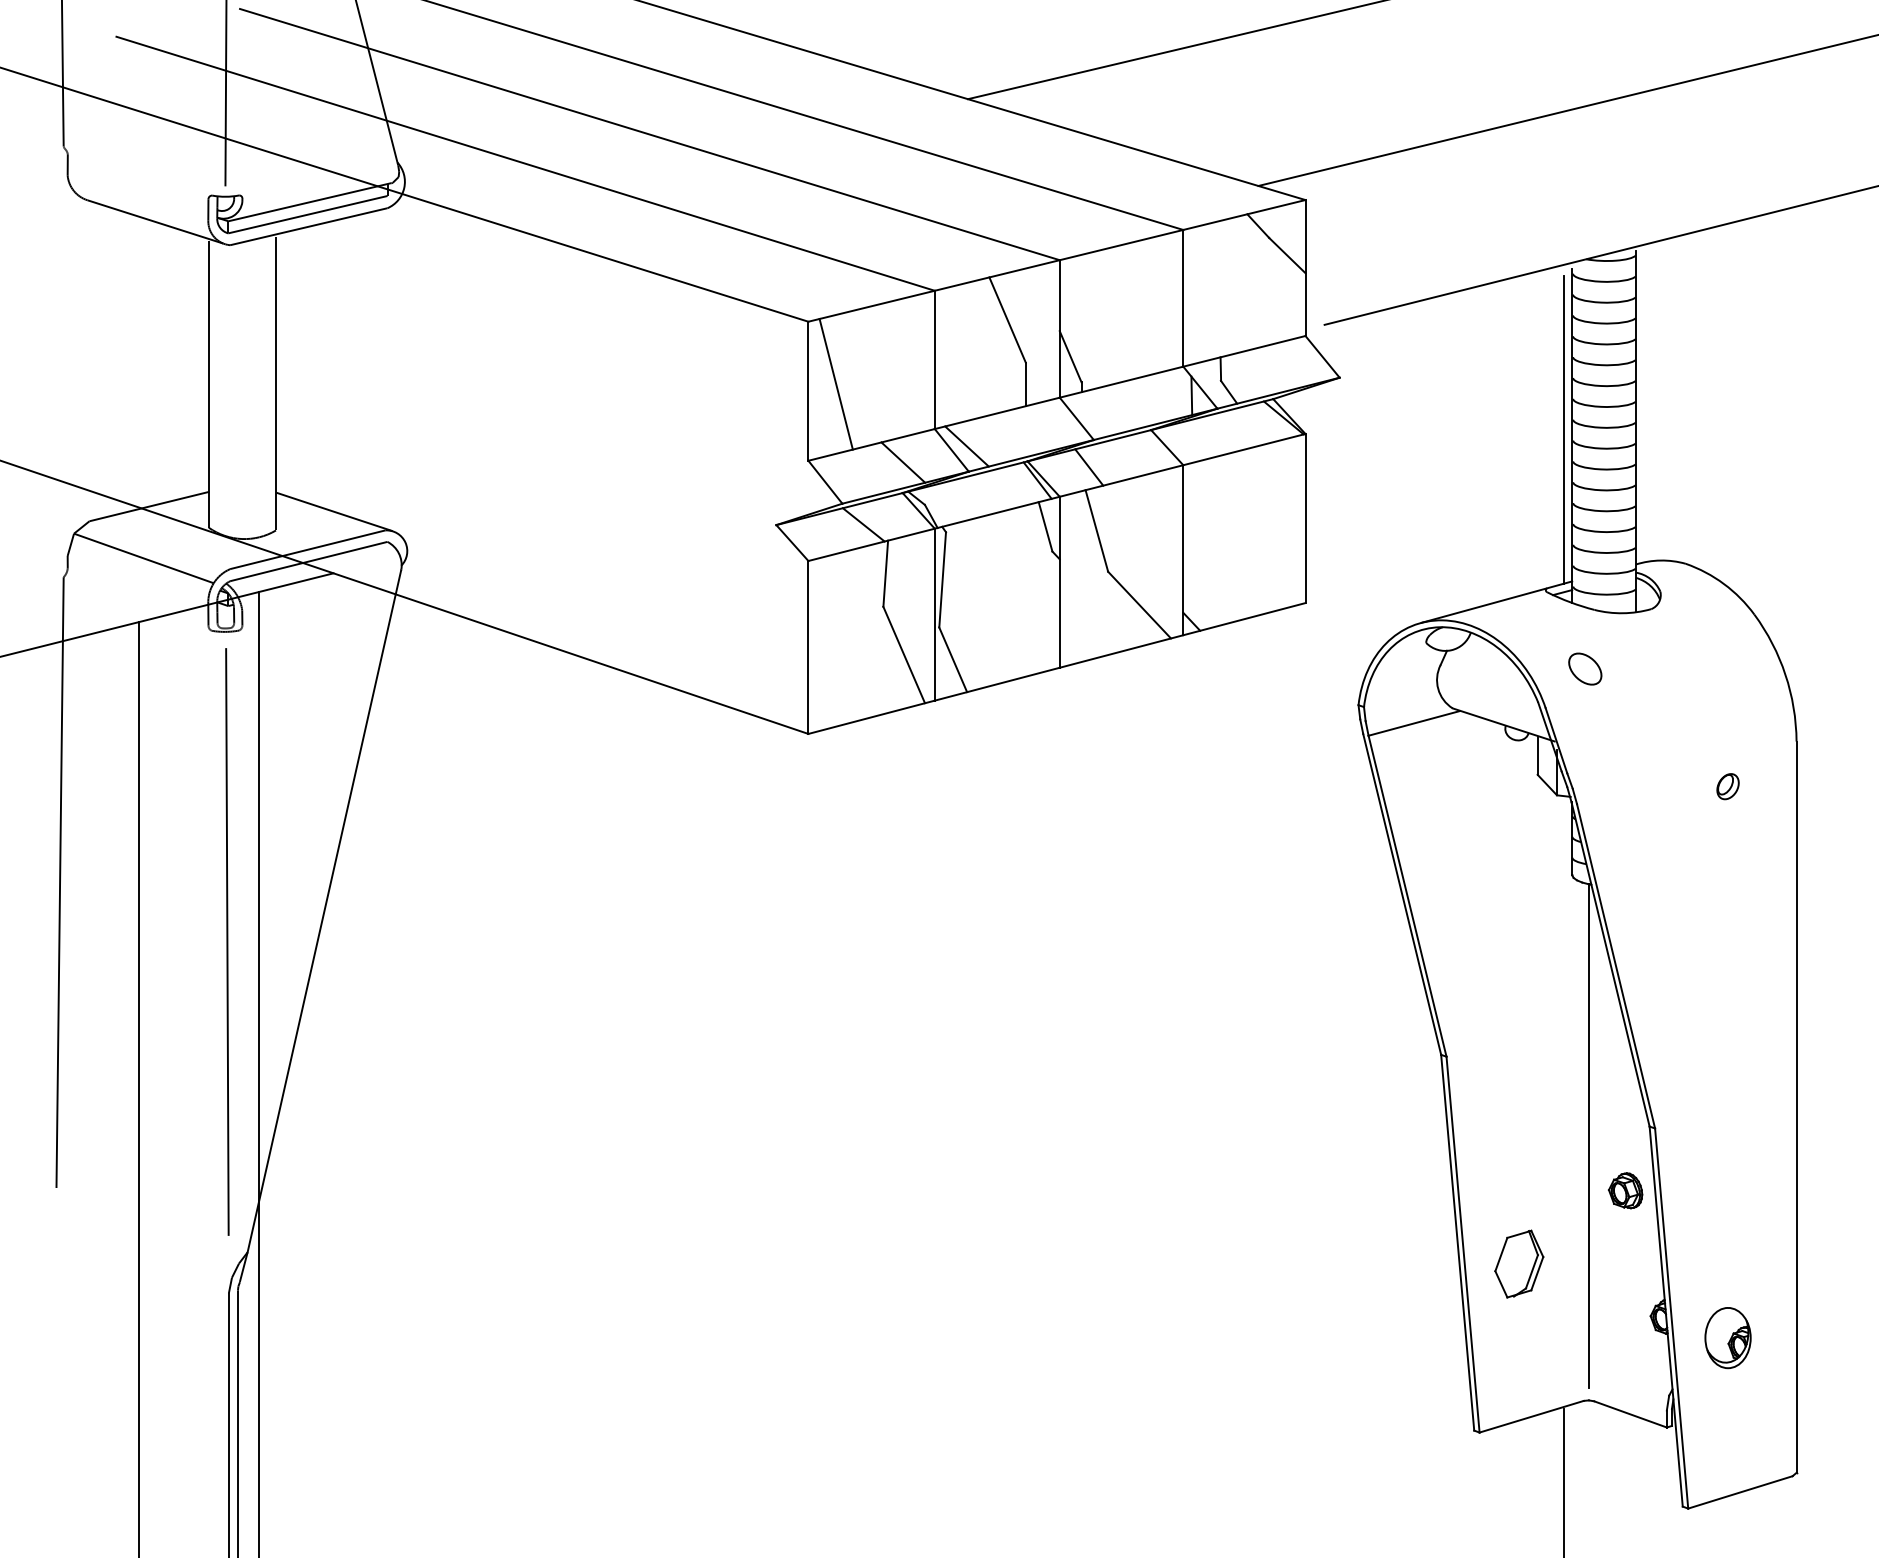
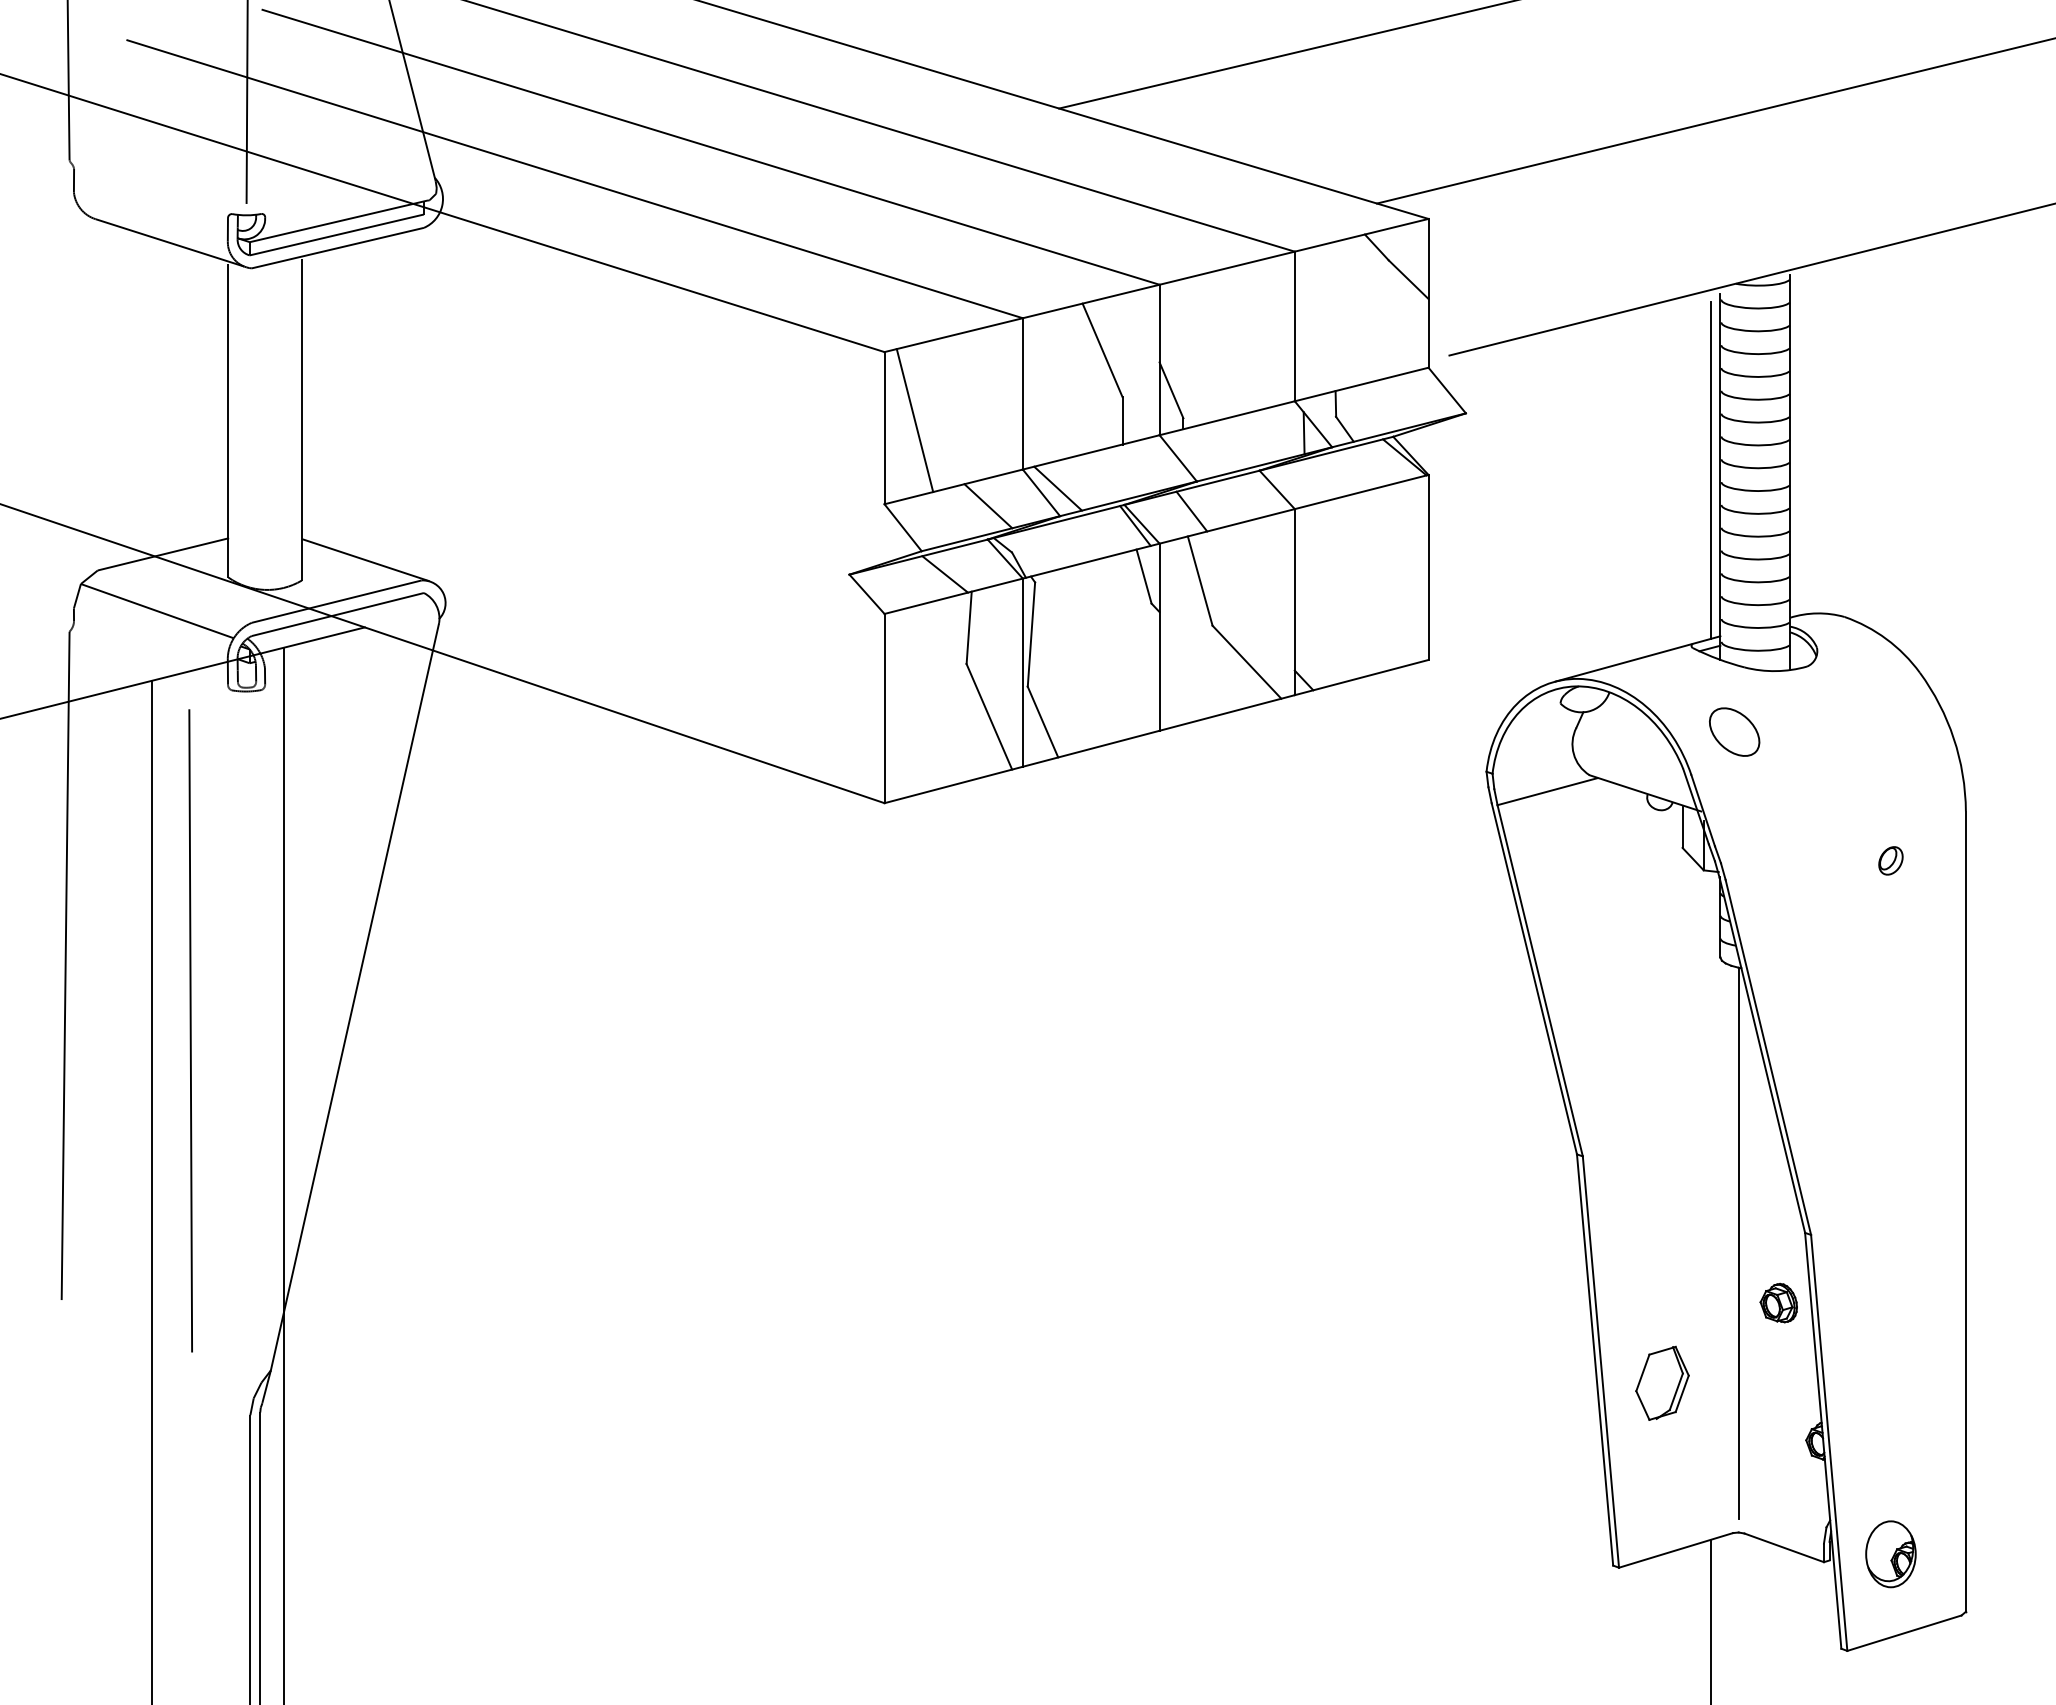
part: (1585, 669) -> (1734, 732), size x1.4
line: (227, 941) -> (190, 1030), moved
part: (1727, 1338) -> (1890, 1554), moved

